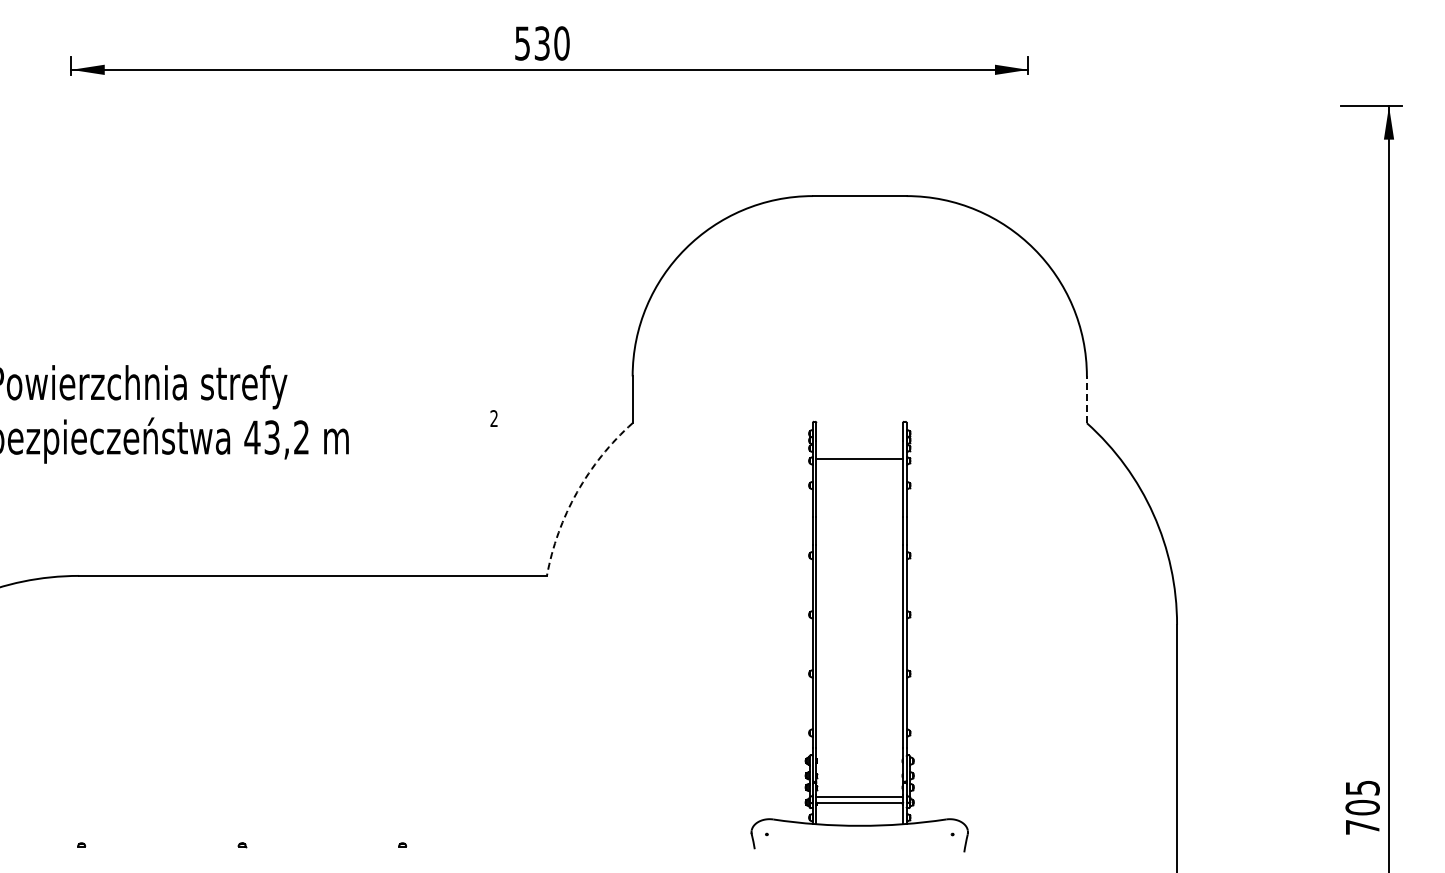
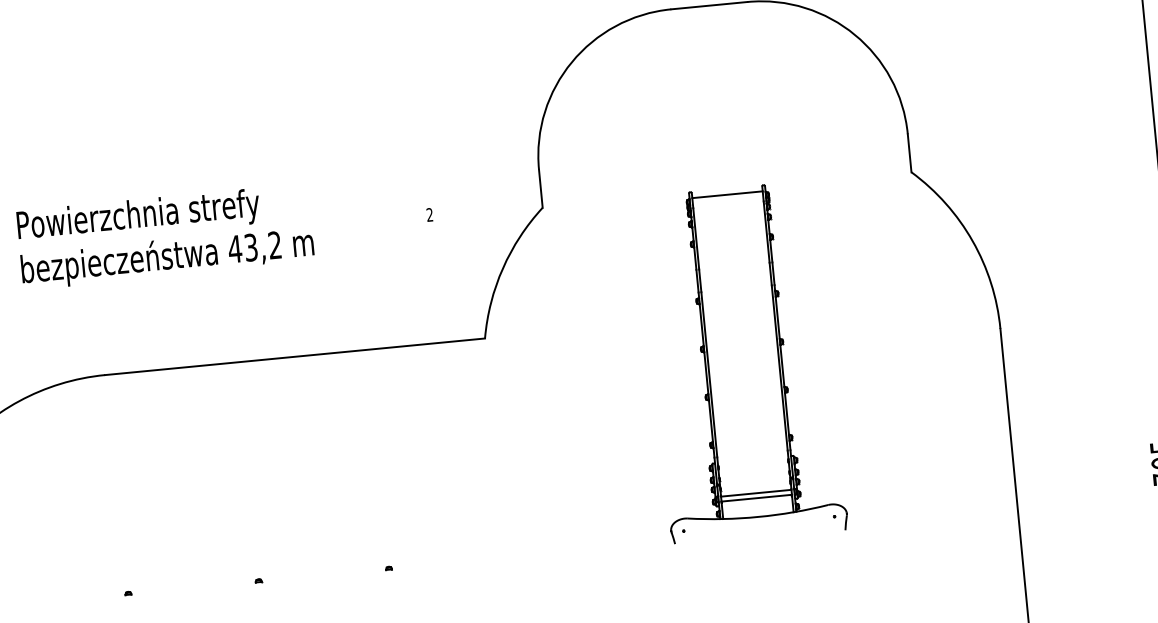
line: (1086, 399) -> (909, 153), dashed -> solid
line: (859, 458) -> (727, 194), moved
arc: (577, 492) -> (503, 268), dashed -> solid

